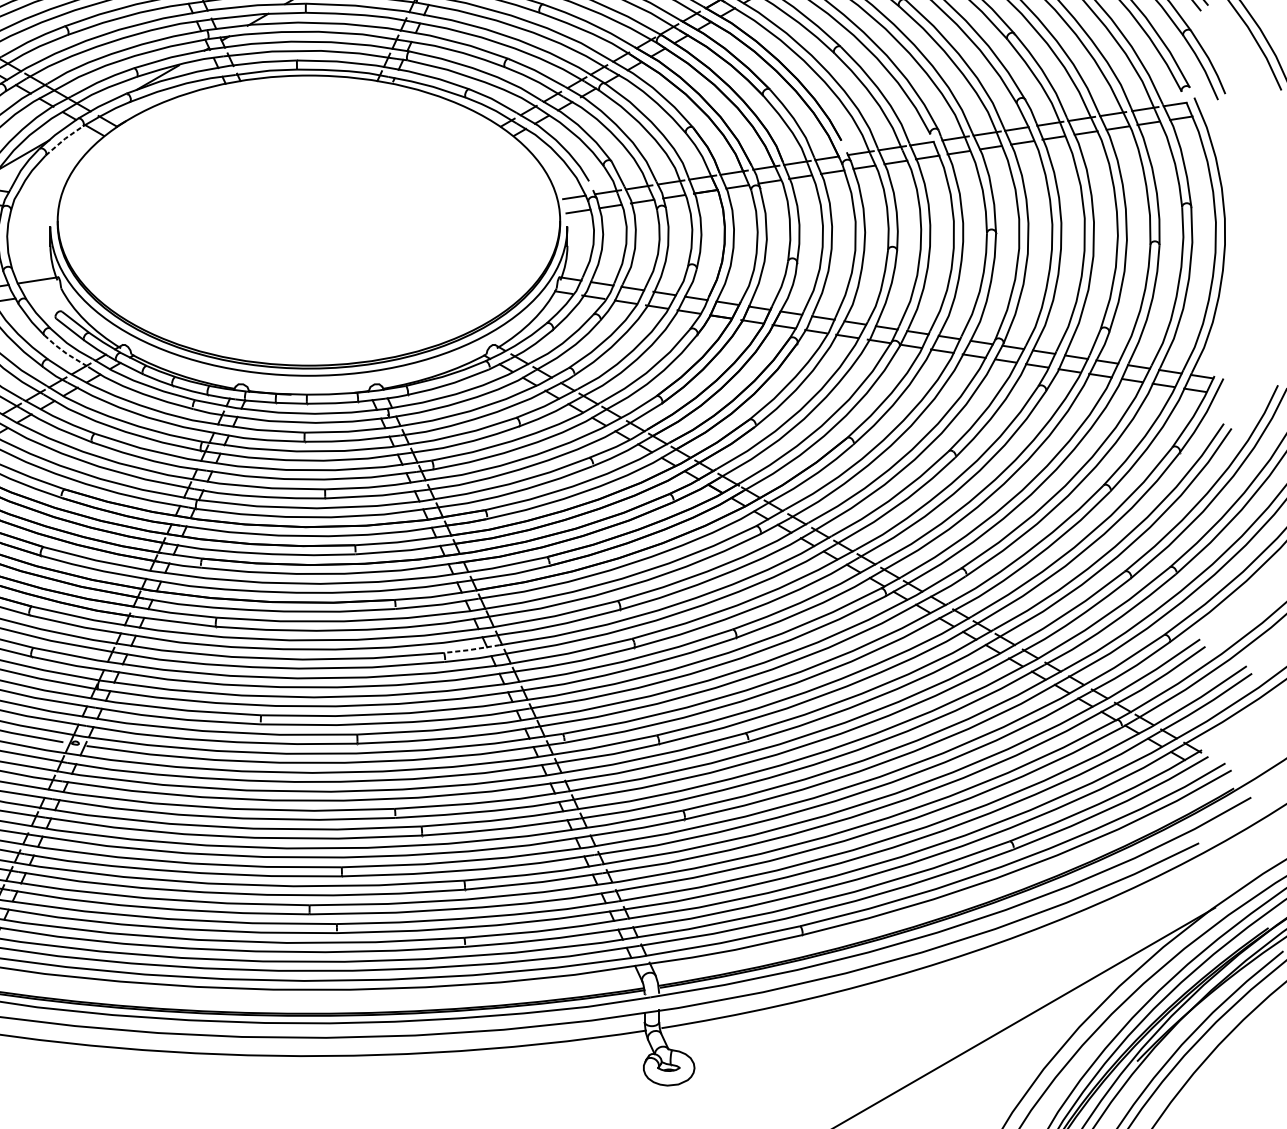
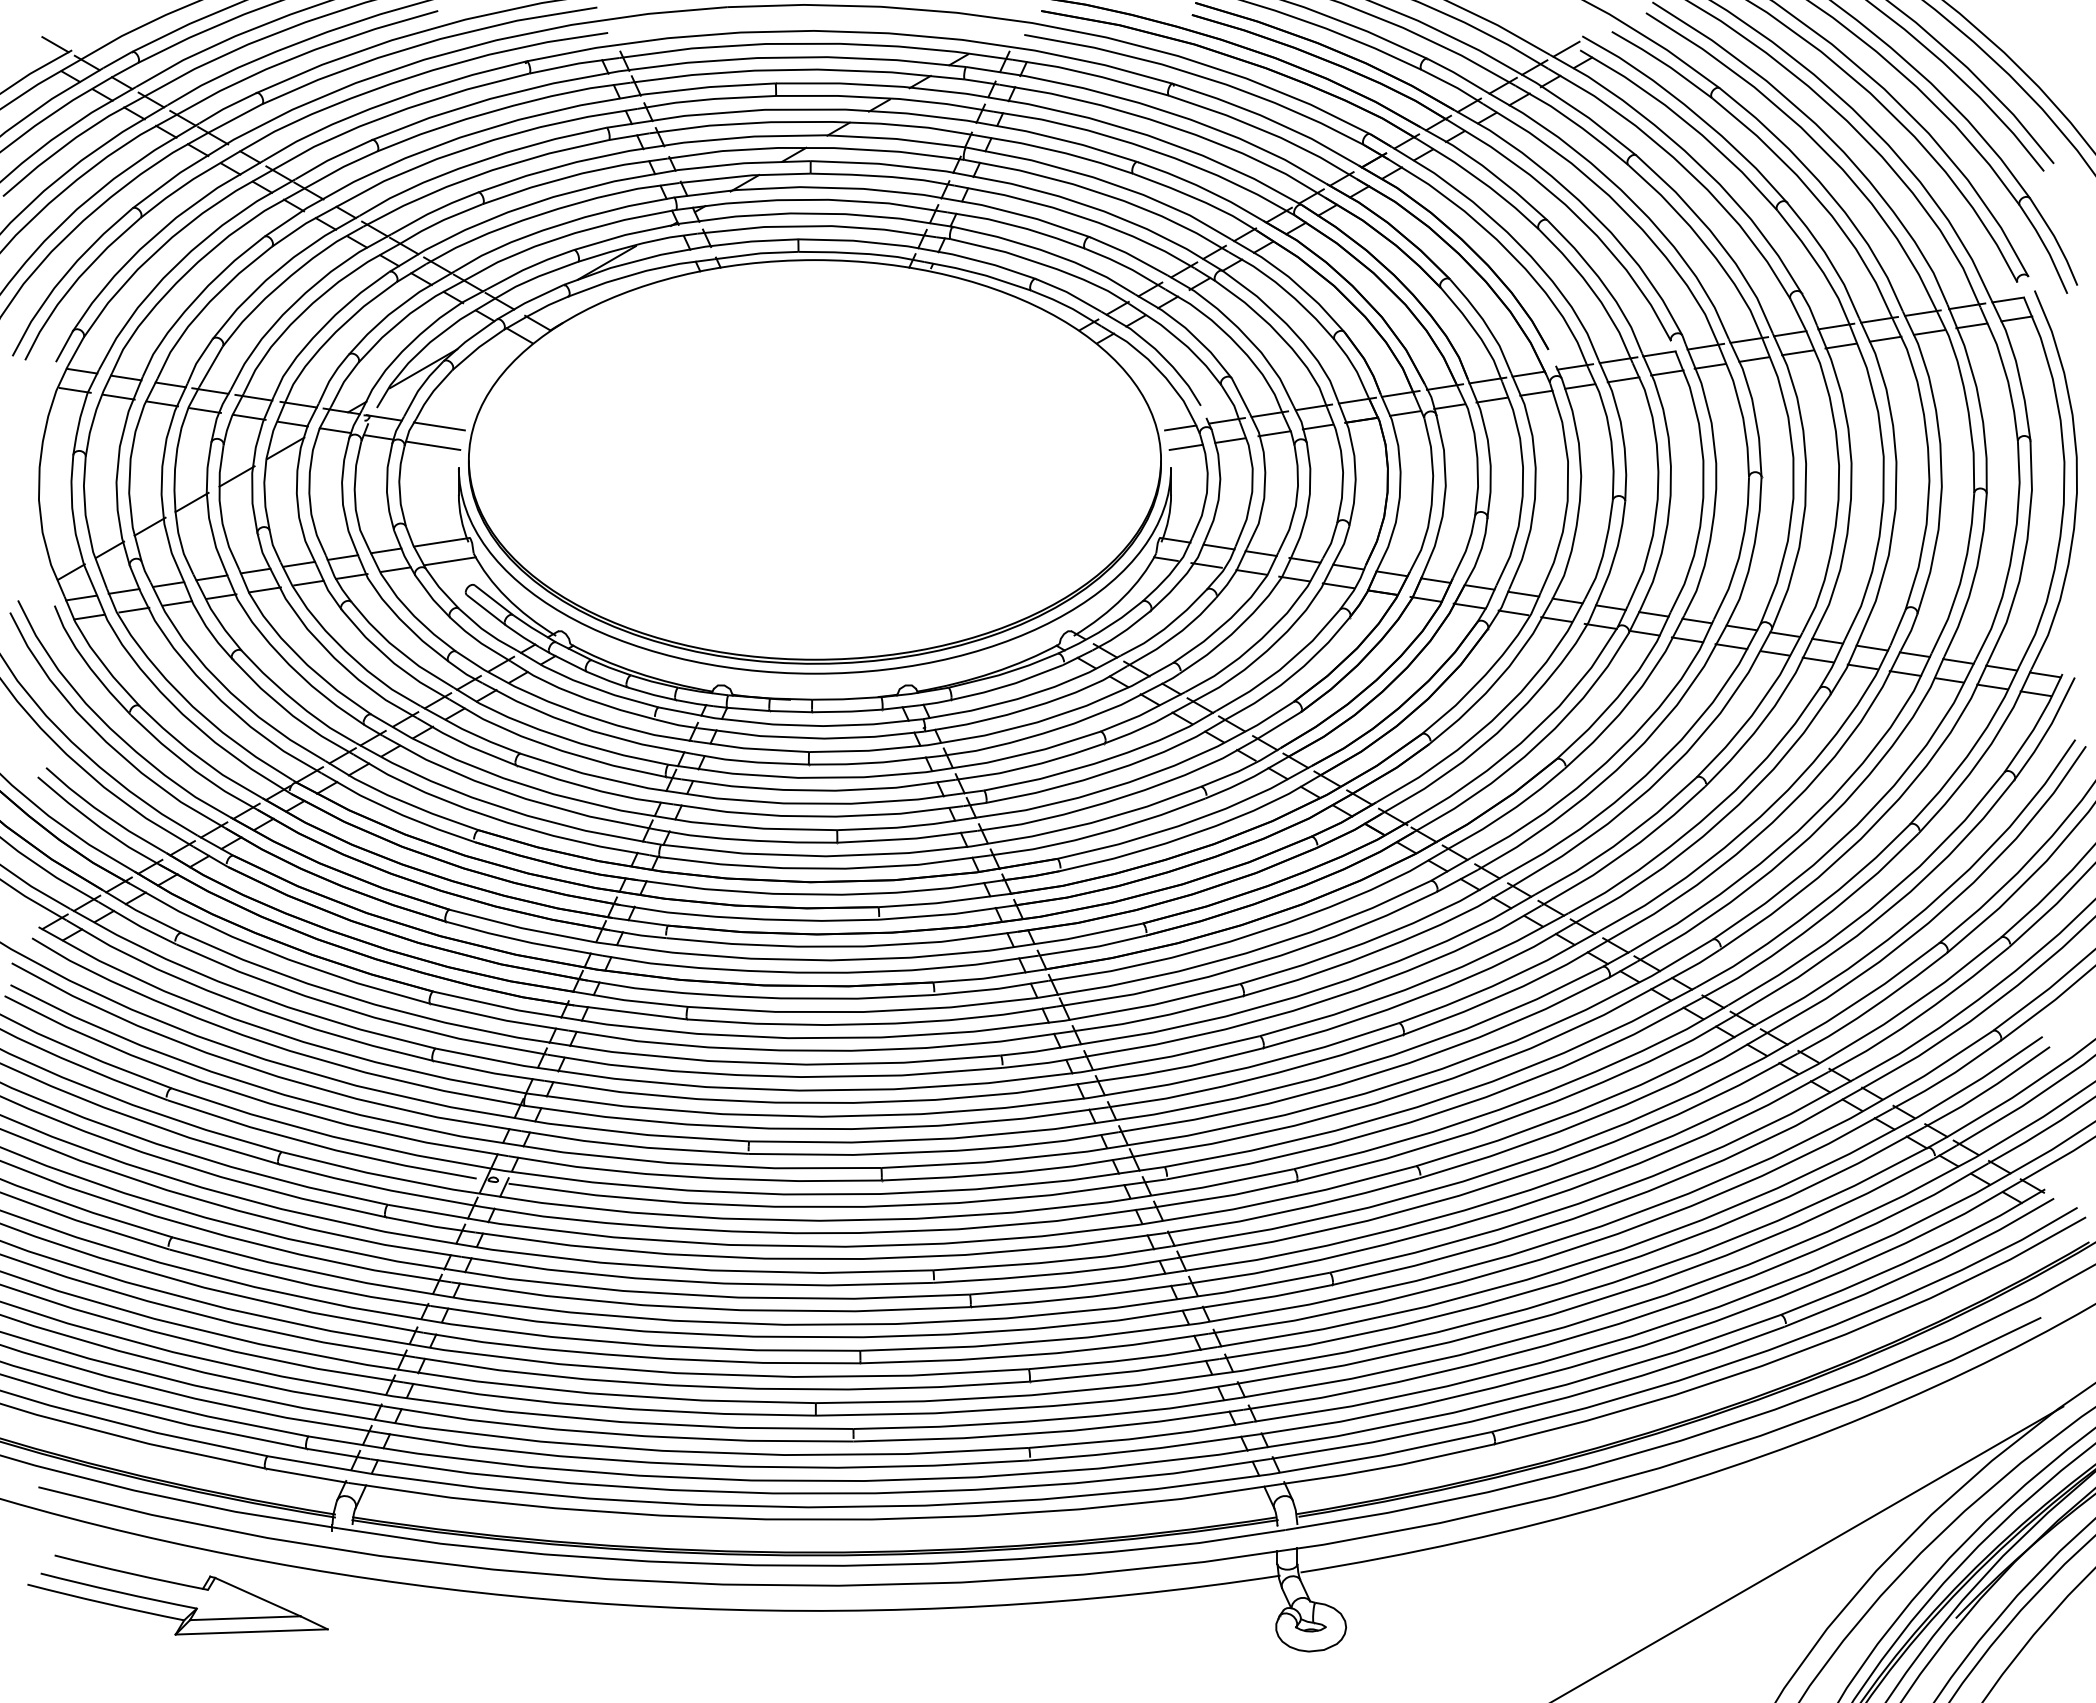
line: (63, 139) -> (477, 348), dashed -> solid
line: (35, 196) -> (438, 426), added
line: (32, 210) -> (433, 445), added
line: (43, 294) -> (449, 561), added
line: (65, 352) -> (479, 641), dashed -> solid
line: (471, 650) -> (1038, 1051), dashed -> solid

